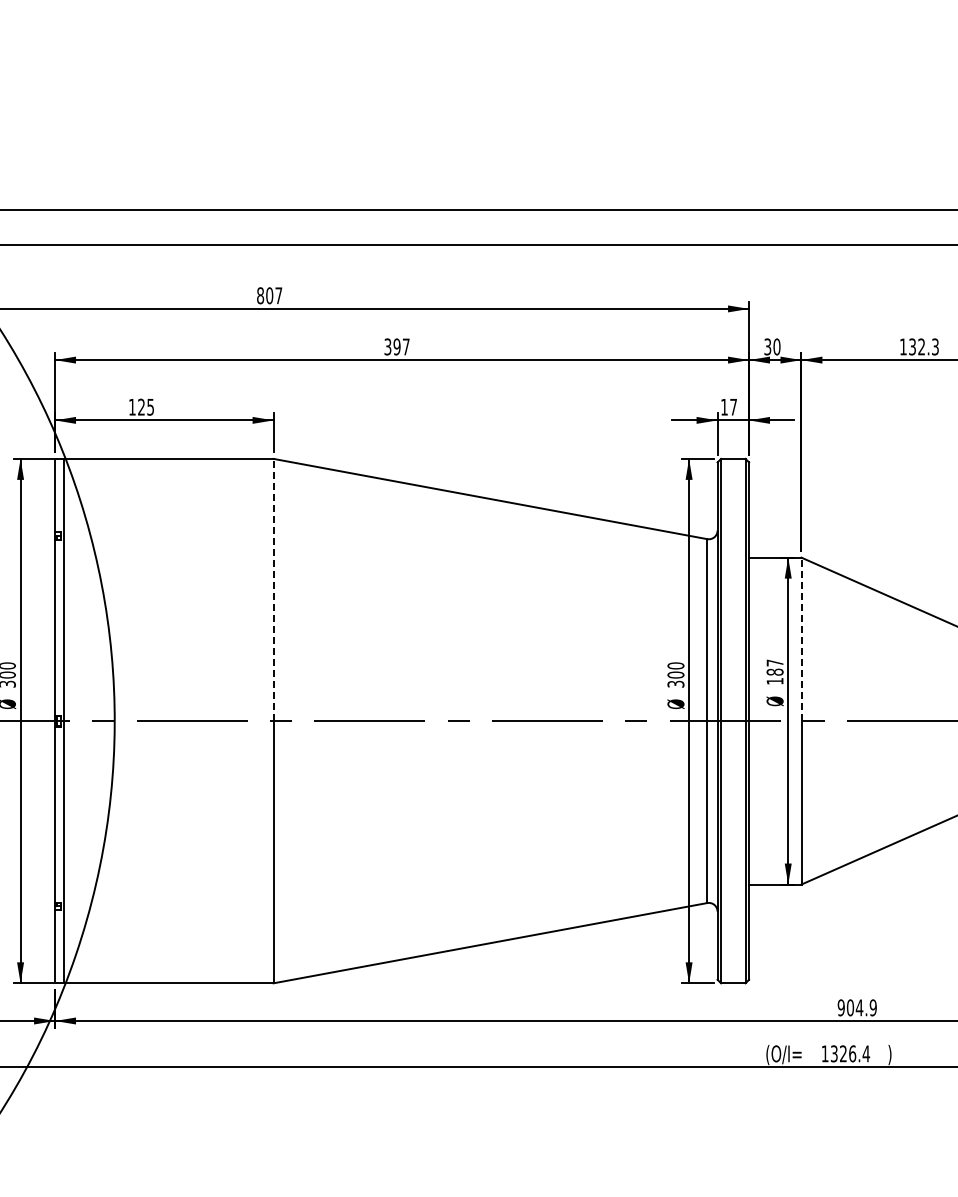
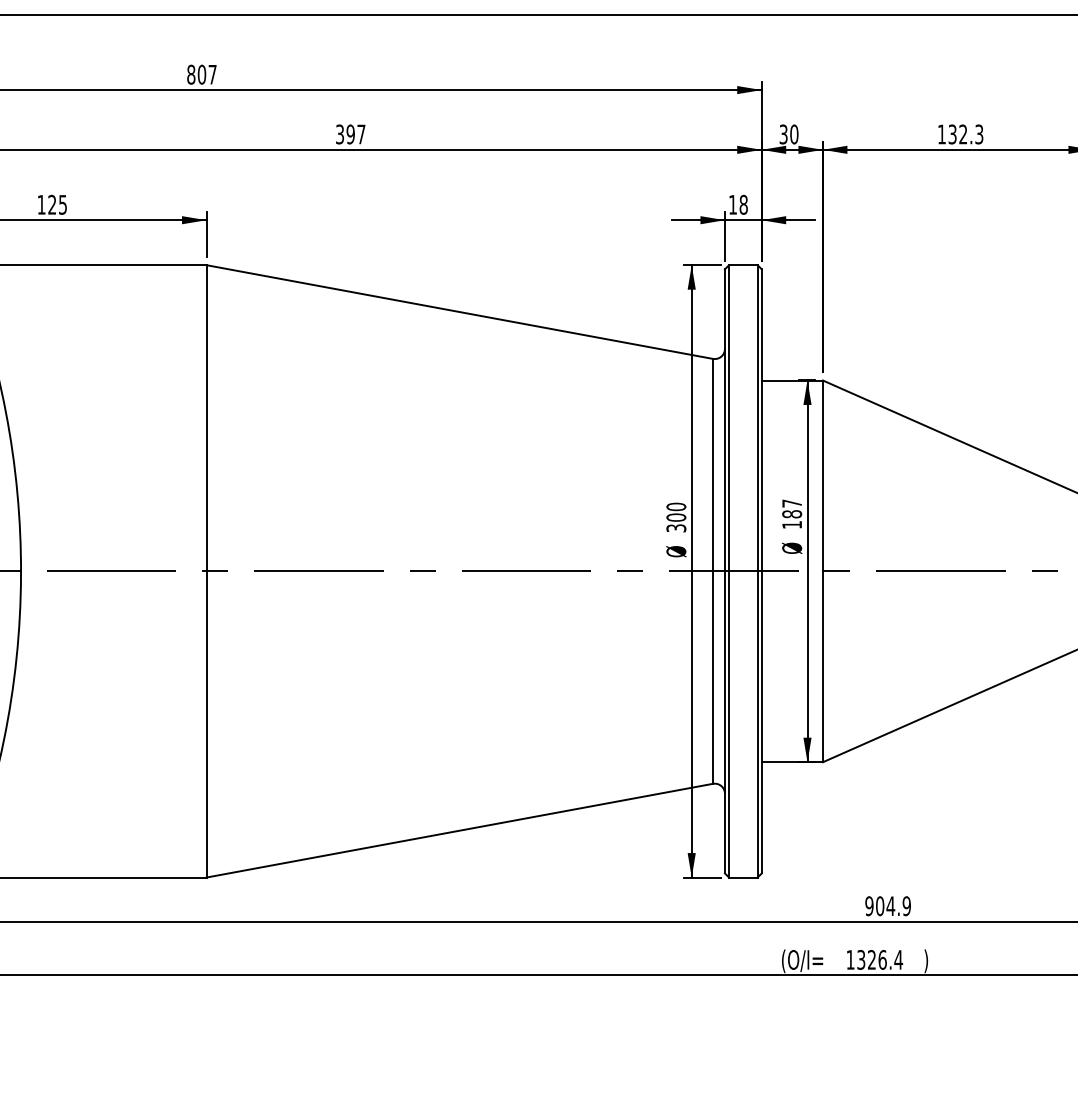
text: (733, 406) -> (743, 204), 17 -> 18
line: (273, 589) -> (206, 417), dashed -> solid
line: (801, 639) -> (822, 476), dashed -> solid

